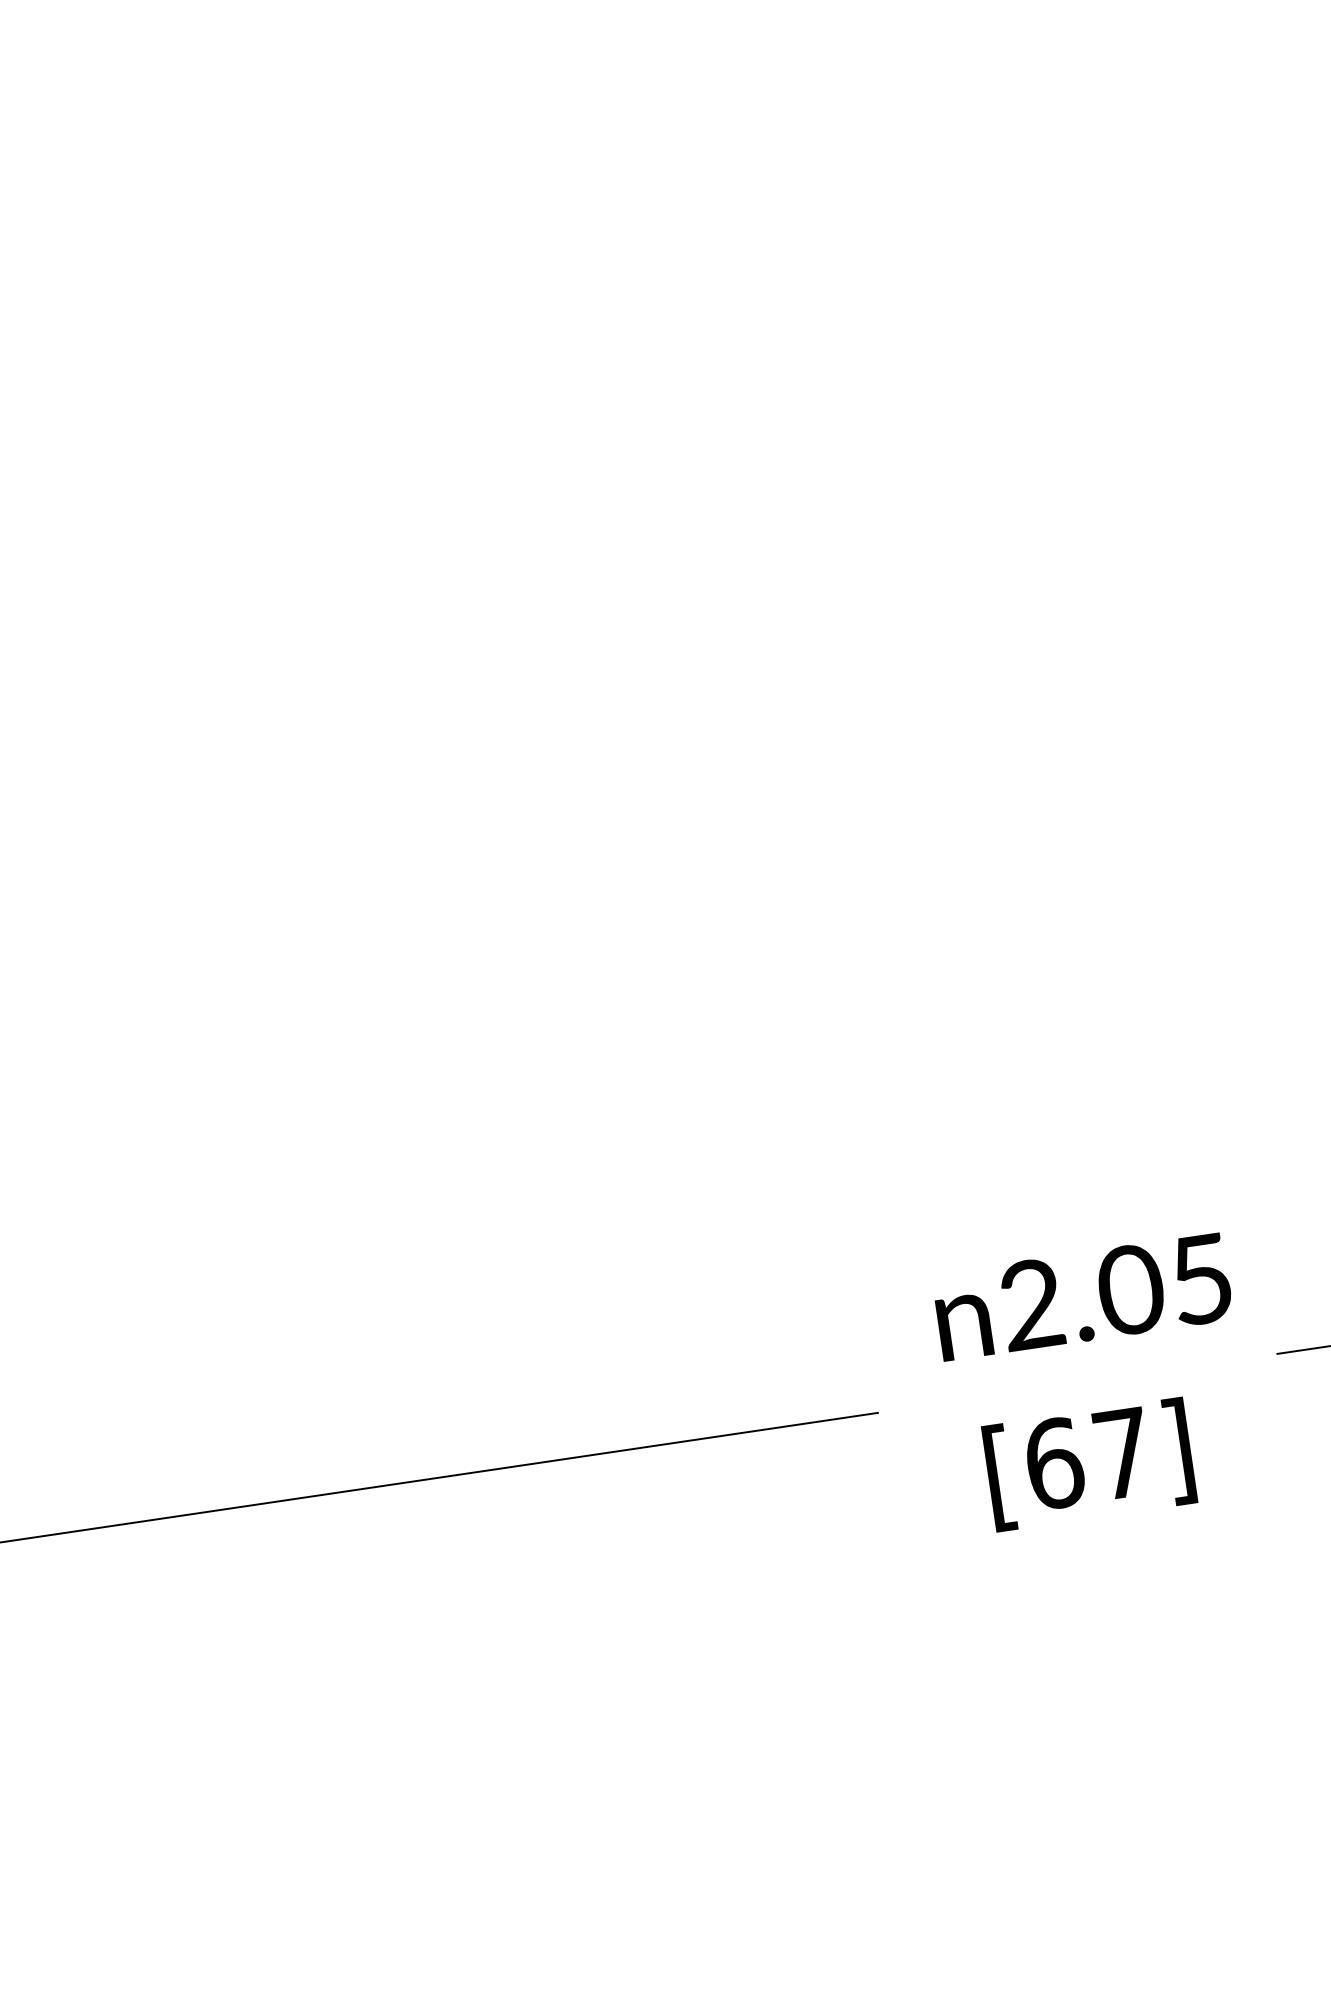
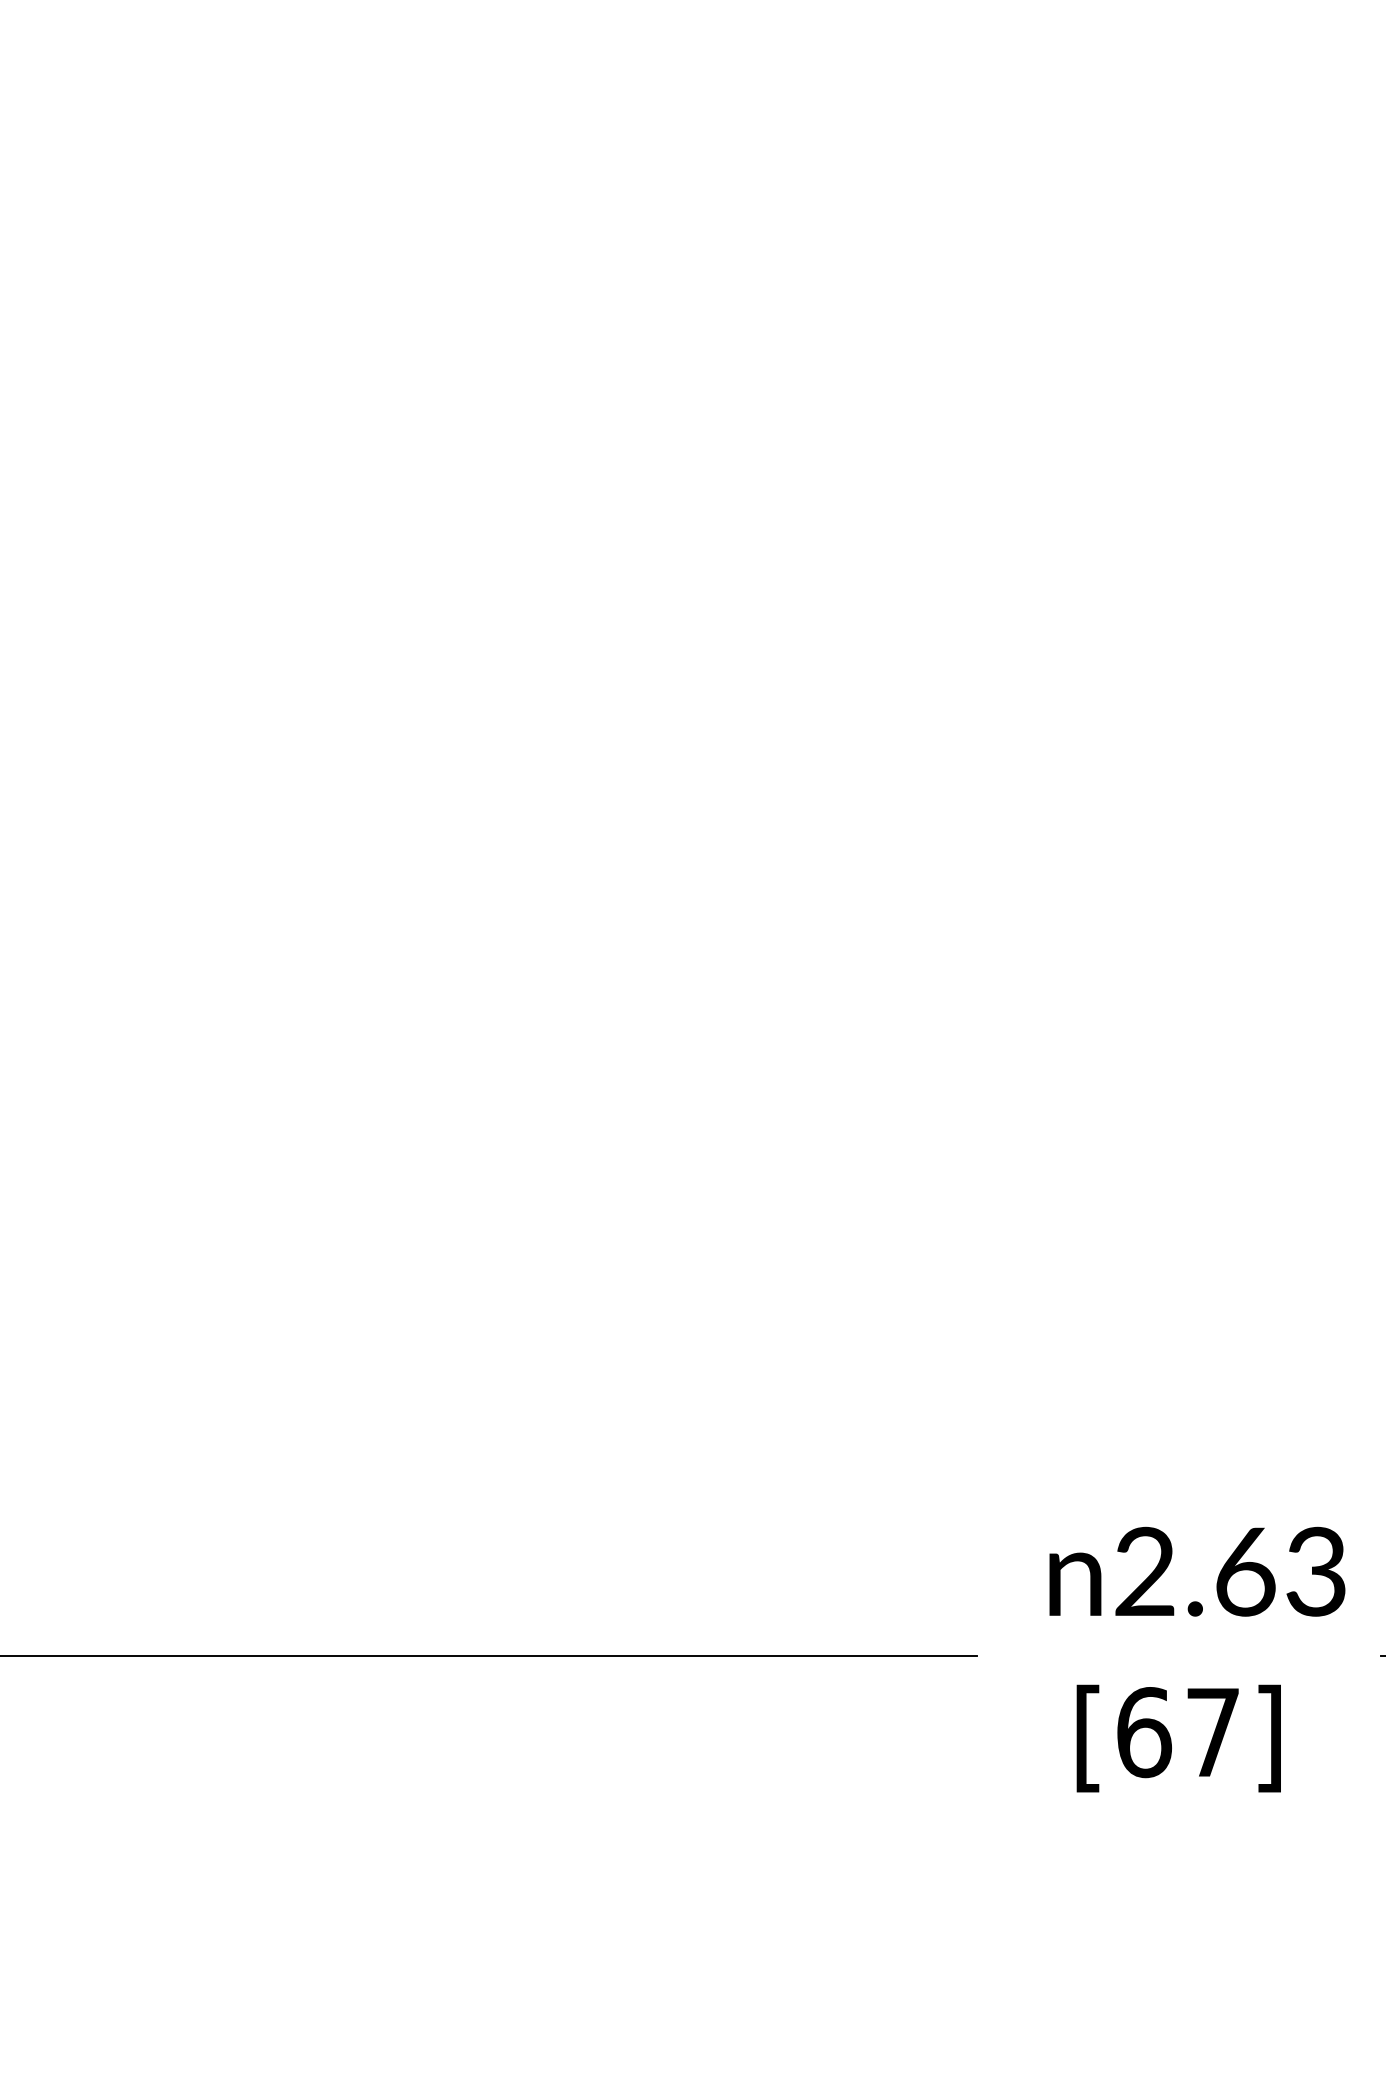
text: (1164, 1284) -> (1279, 1571), 2.05 -> 2.63

